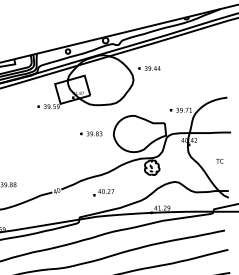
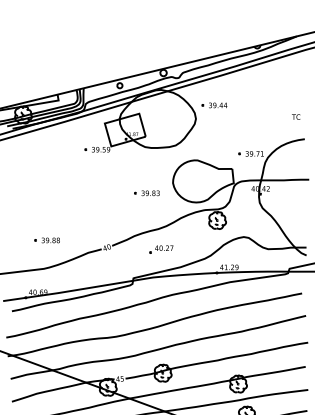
part: (90, 134) -> (146, 193), moved
text: (220, 160) -> (296, 116), moved

